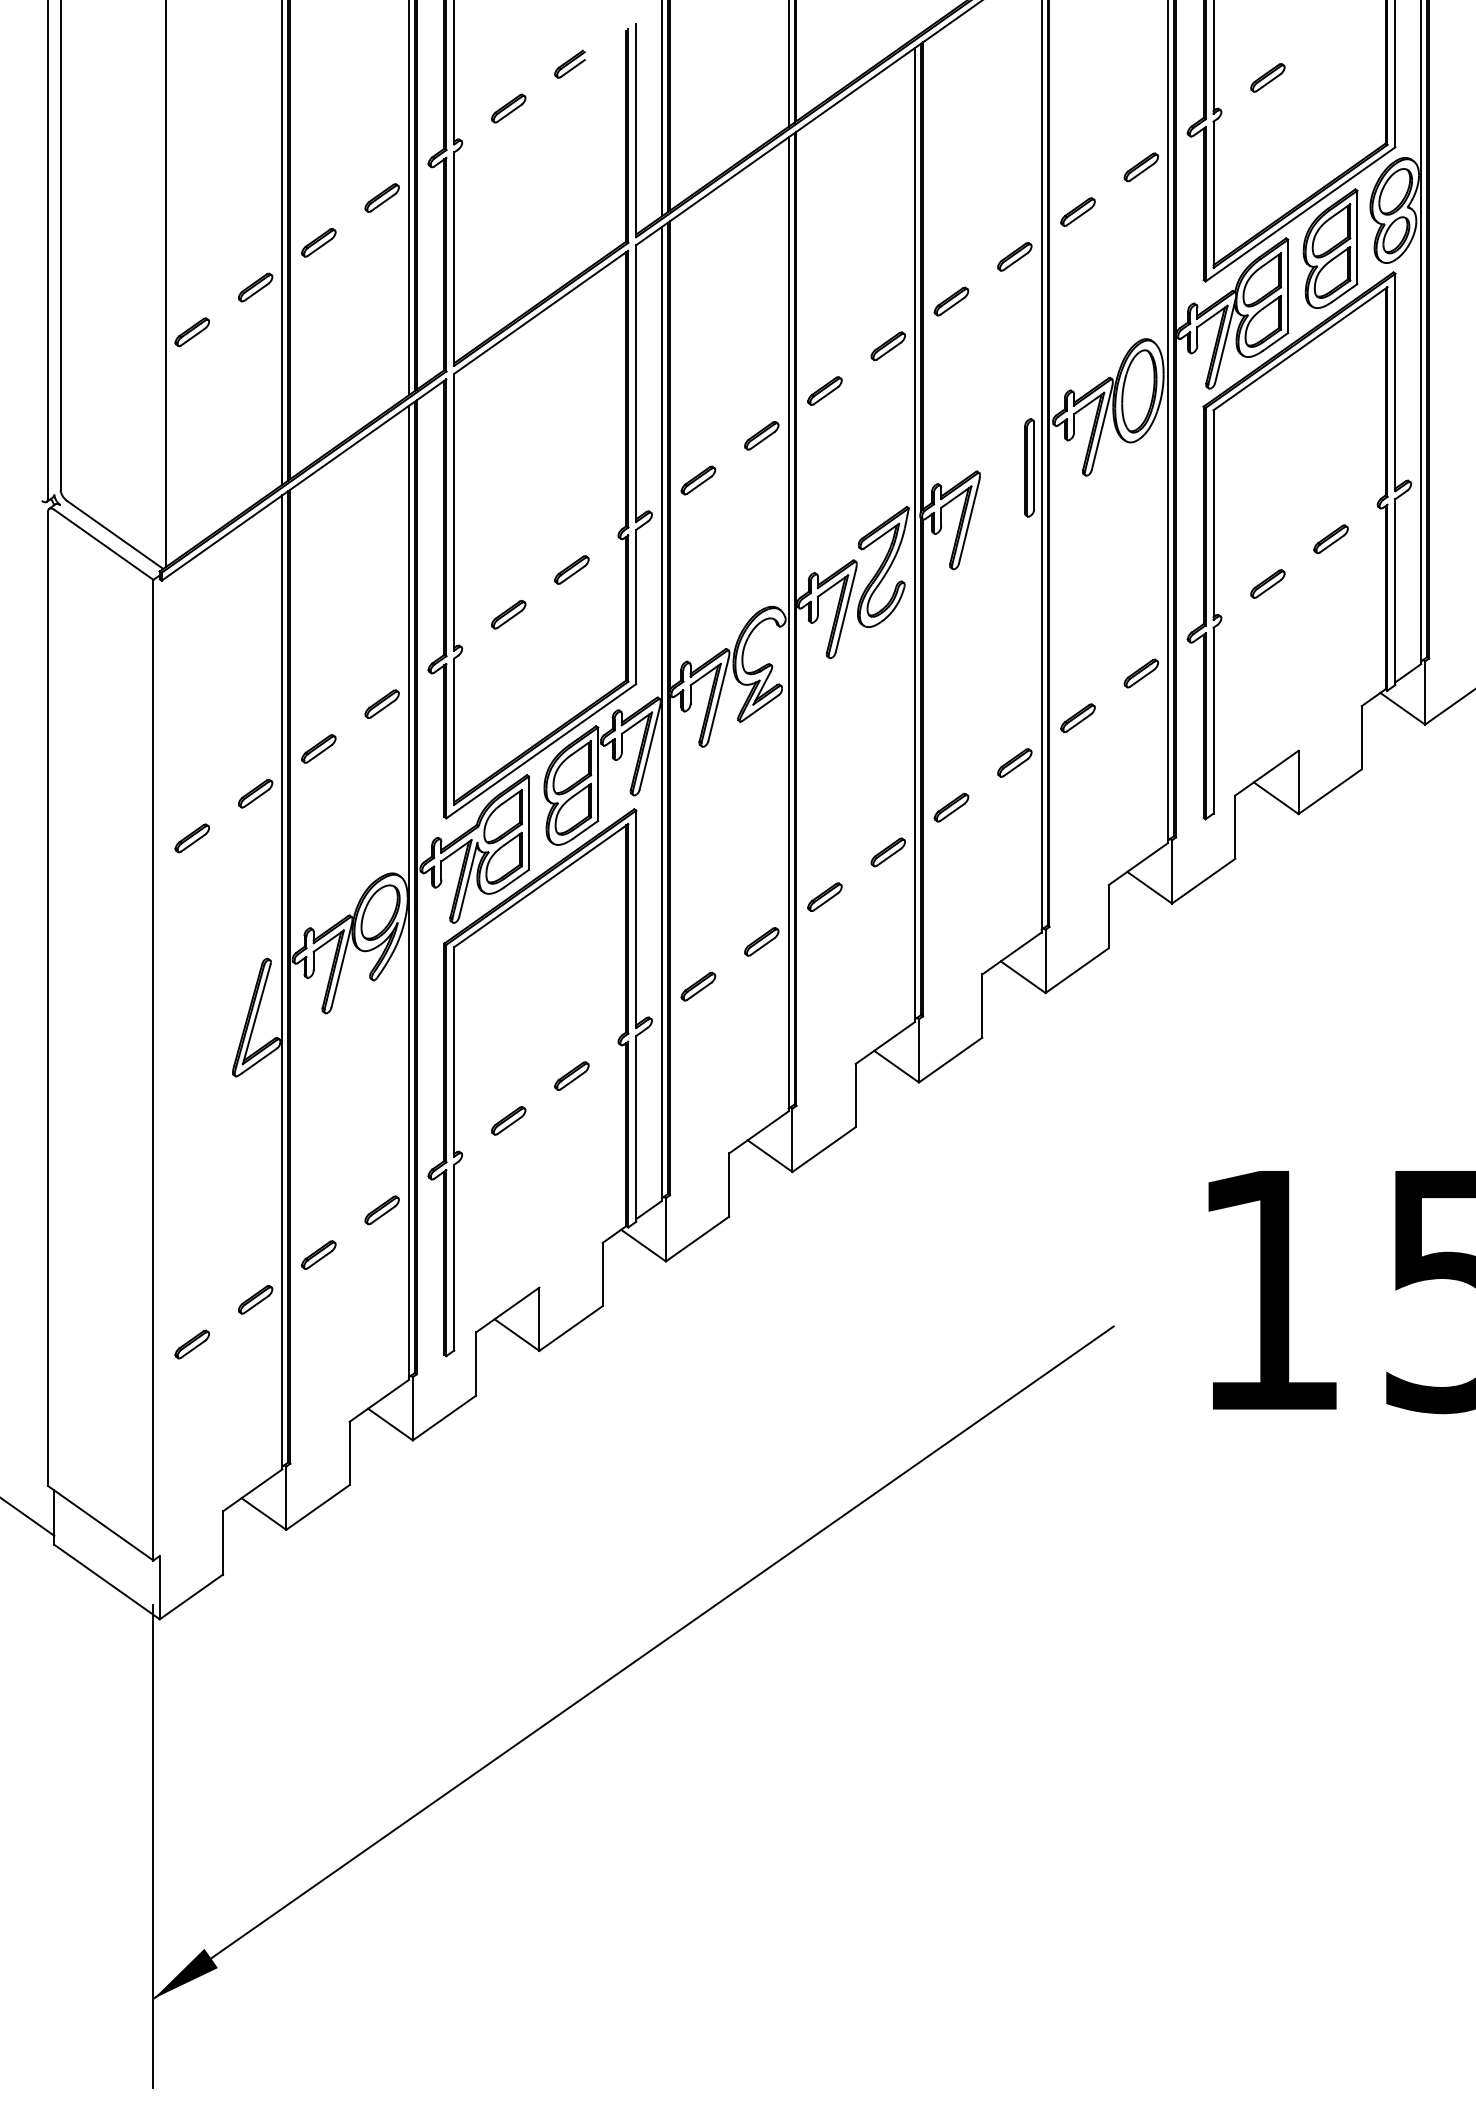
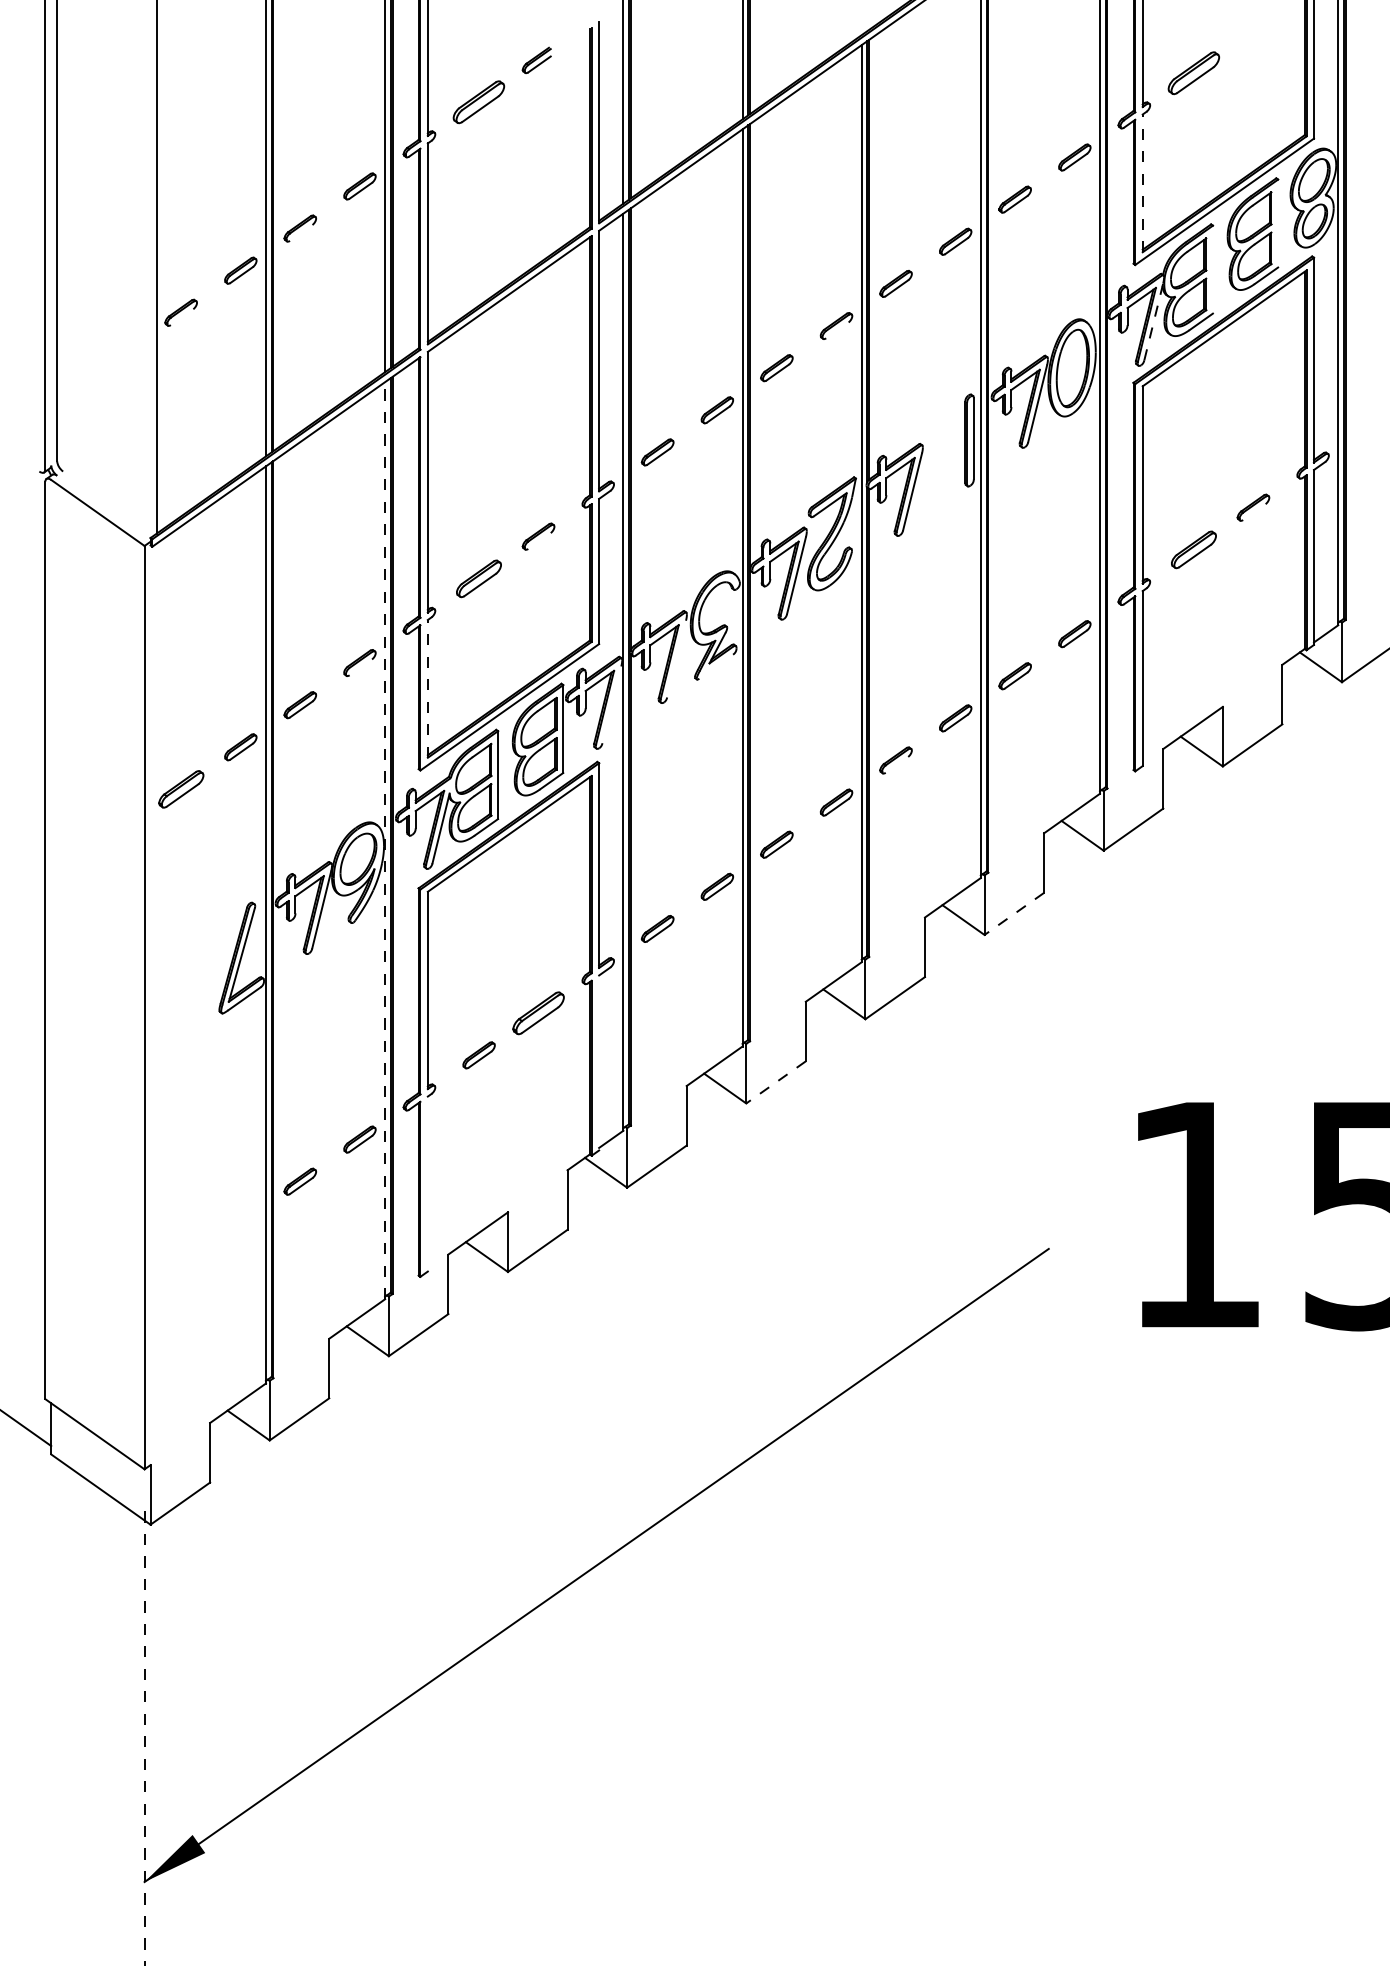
part: (1267, 77) -> (1193, 72), size x1.6
part: (508, 108) -> (478, 102), size x1.6
line: (1213, 194) -> (1142, 183), solid -> dashed
line: (1357, 237) -> (1278, 223), removed
line: (319, 247) -> (300, 232), removed
line: (1288, 286) -> (1213, 269), removed
line: (193, 336) -> (182, 316), removed
line: (1225, 341) -> (1154, 321), solid -> dashed
line: (889, 350) -> (837, 329), removed
line: (115, 534) -> (108, 503), removed
line: (1332, 543) -> (1254, 511), removed
line: (572, 574) -> (539, 540), removed
part: (1267, 583) -> (1193, 549), size x1.4
part: (508, 614) -> (478, 578), size x1.4
line: (718, 699) -> (676, 658), removed
line: (760, 707) -> (716, 666), removed
line: (383, 708) -> (361, 667), removed
line: (454, 731) -> (428, 688), solid -> dashed
line: (649, 748) -> (611, 704), removed
line: (952, 811) -> (896, 764), removed
part: (191, 838) -> (180, 789), size x1.4
line: (408, 892) -> (384, 840), solid -> dashed
line: (1077, 970) -> (1014, 913), solid -> dashed
part: (571, 1075) -> (538, 1012), size x1.6
line: (636, 1128) -> (599, 1062), removed
line: (824, 1149) -> (776, 1082), solid -> dashed
line: (454, 1257) -> (428, 1183), removed
part: (255, 1299) -> (240, 1223), removed
part: (191, 1344) -> (180, 1265), removed
line: (153, 1846) -> (144, 1738), solid -> dashed

